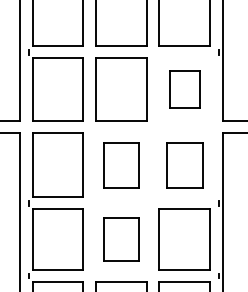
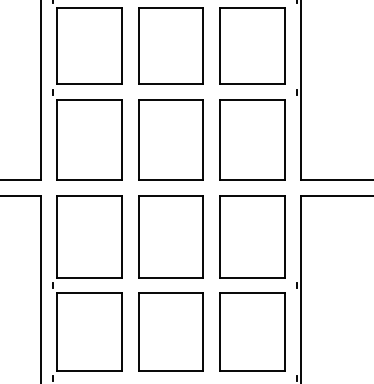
part: (185, 89) -> (252, 139), size x1.67
part: (121, 164) -> (170, 236), size x1.43
part: (185, 164) -> (252, 236), size x1.43
part: (121, 239) -> (170, 331), size x1.43

